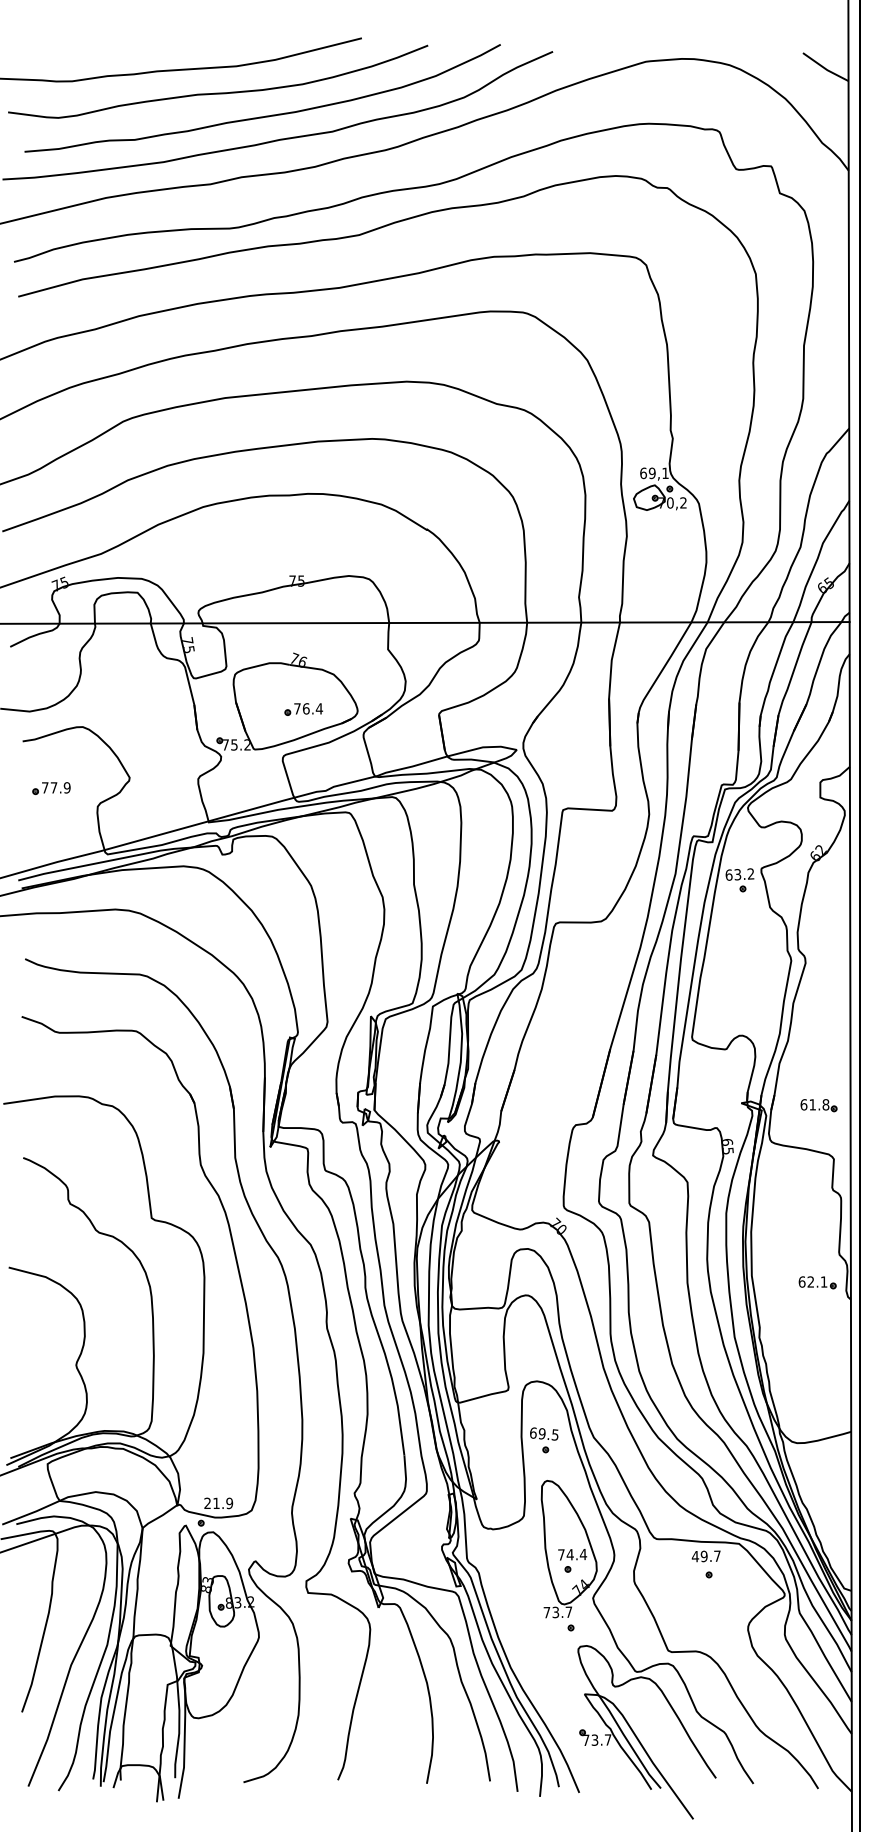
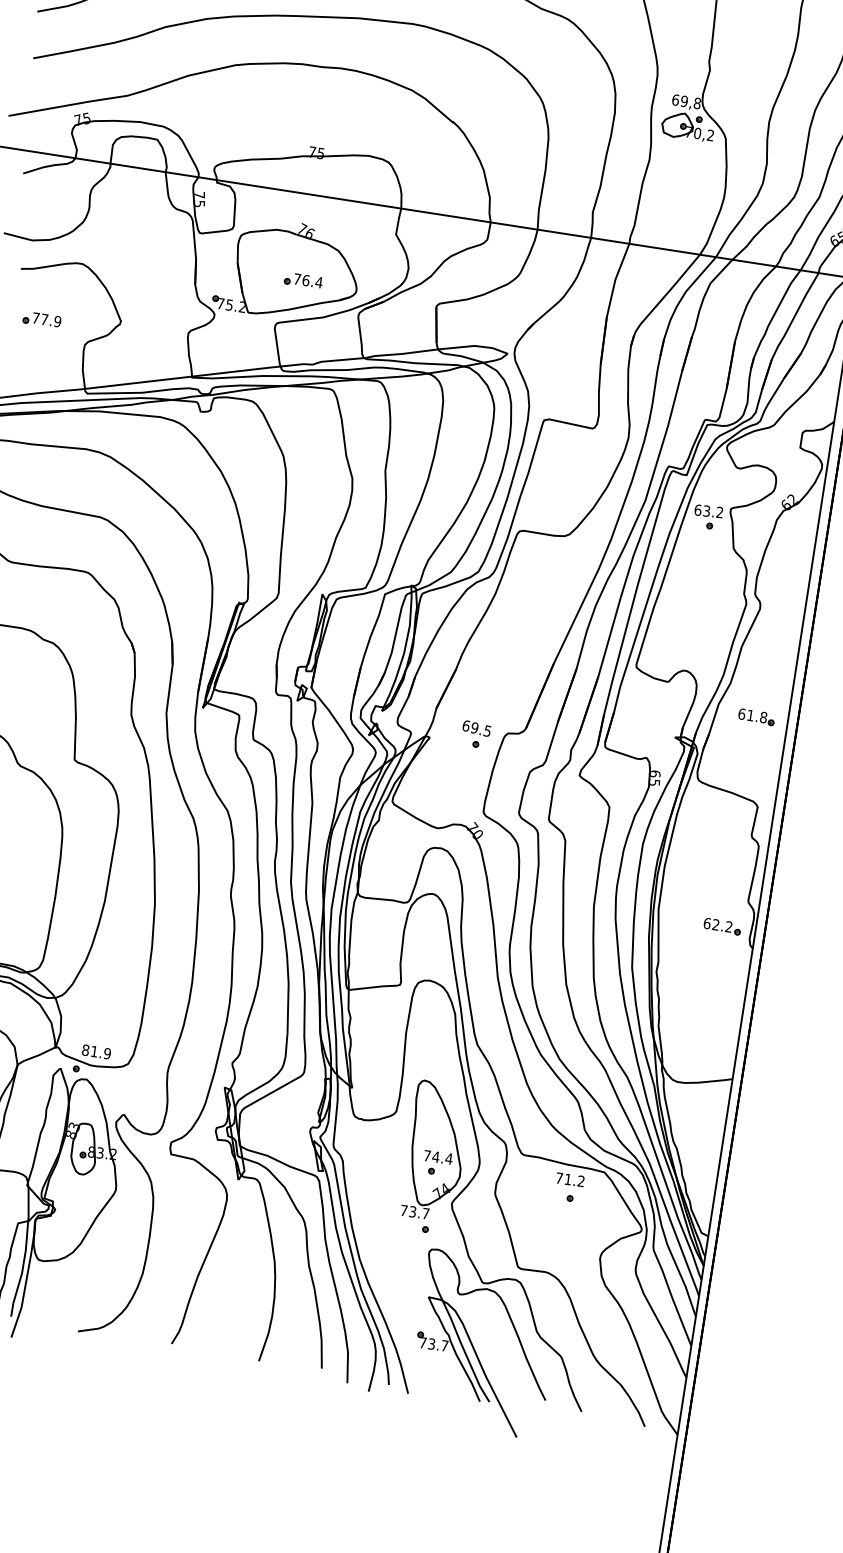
text: (665, 473) -> (697, 103), 69,1 -> 69,8
part: (818, 1105) -> (756, 717), moved
text: (823, 1281) -> (728, 926), 62.1 -> 62.2
part: (544, 1440) -> (476, 734), moved
text: (207, 1503) -> (85, 1050), 21.9 -> 81.9
text: (705, 1556) -> (569, 1179), 49.7 -> 71.2

